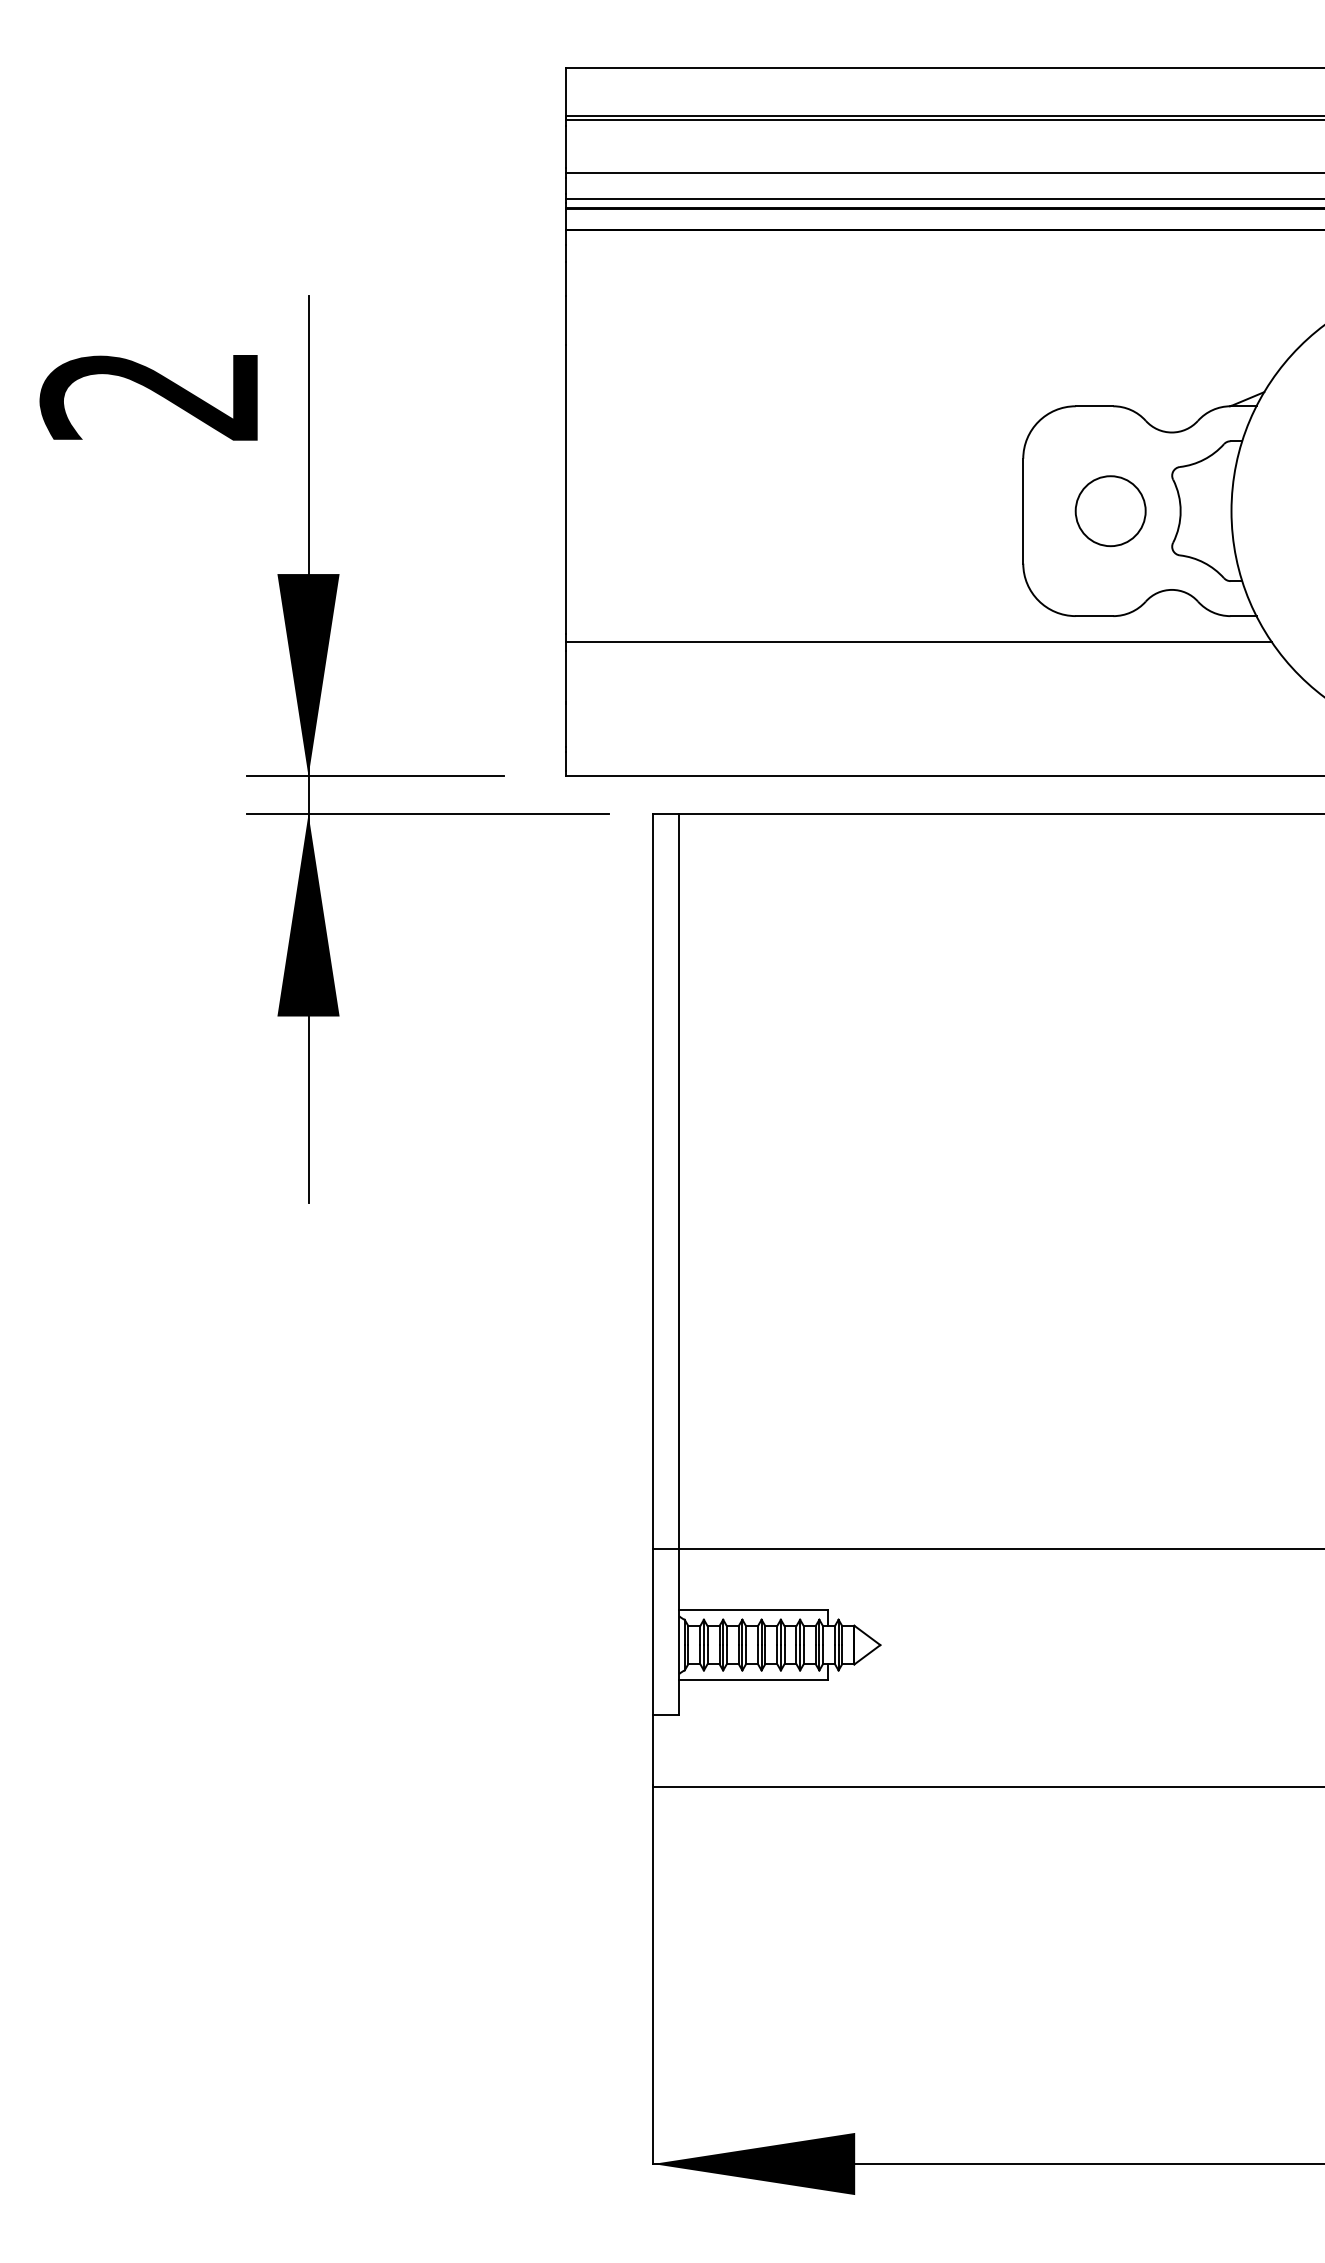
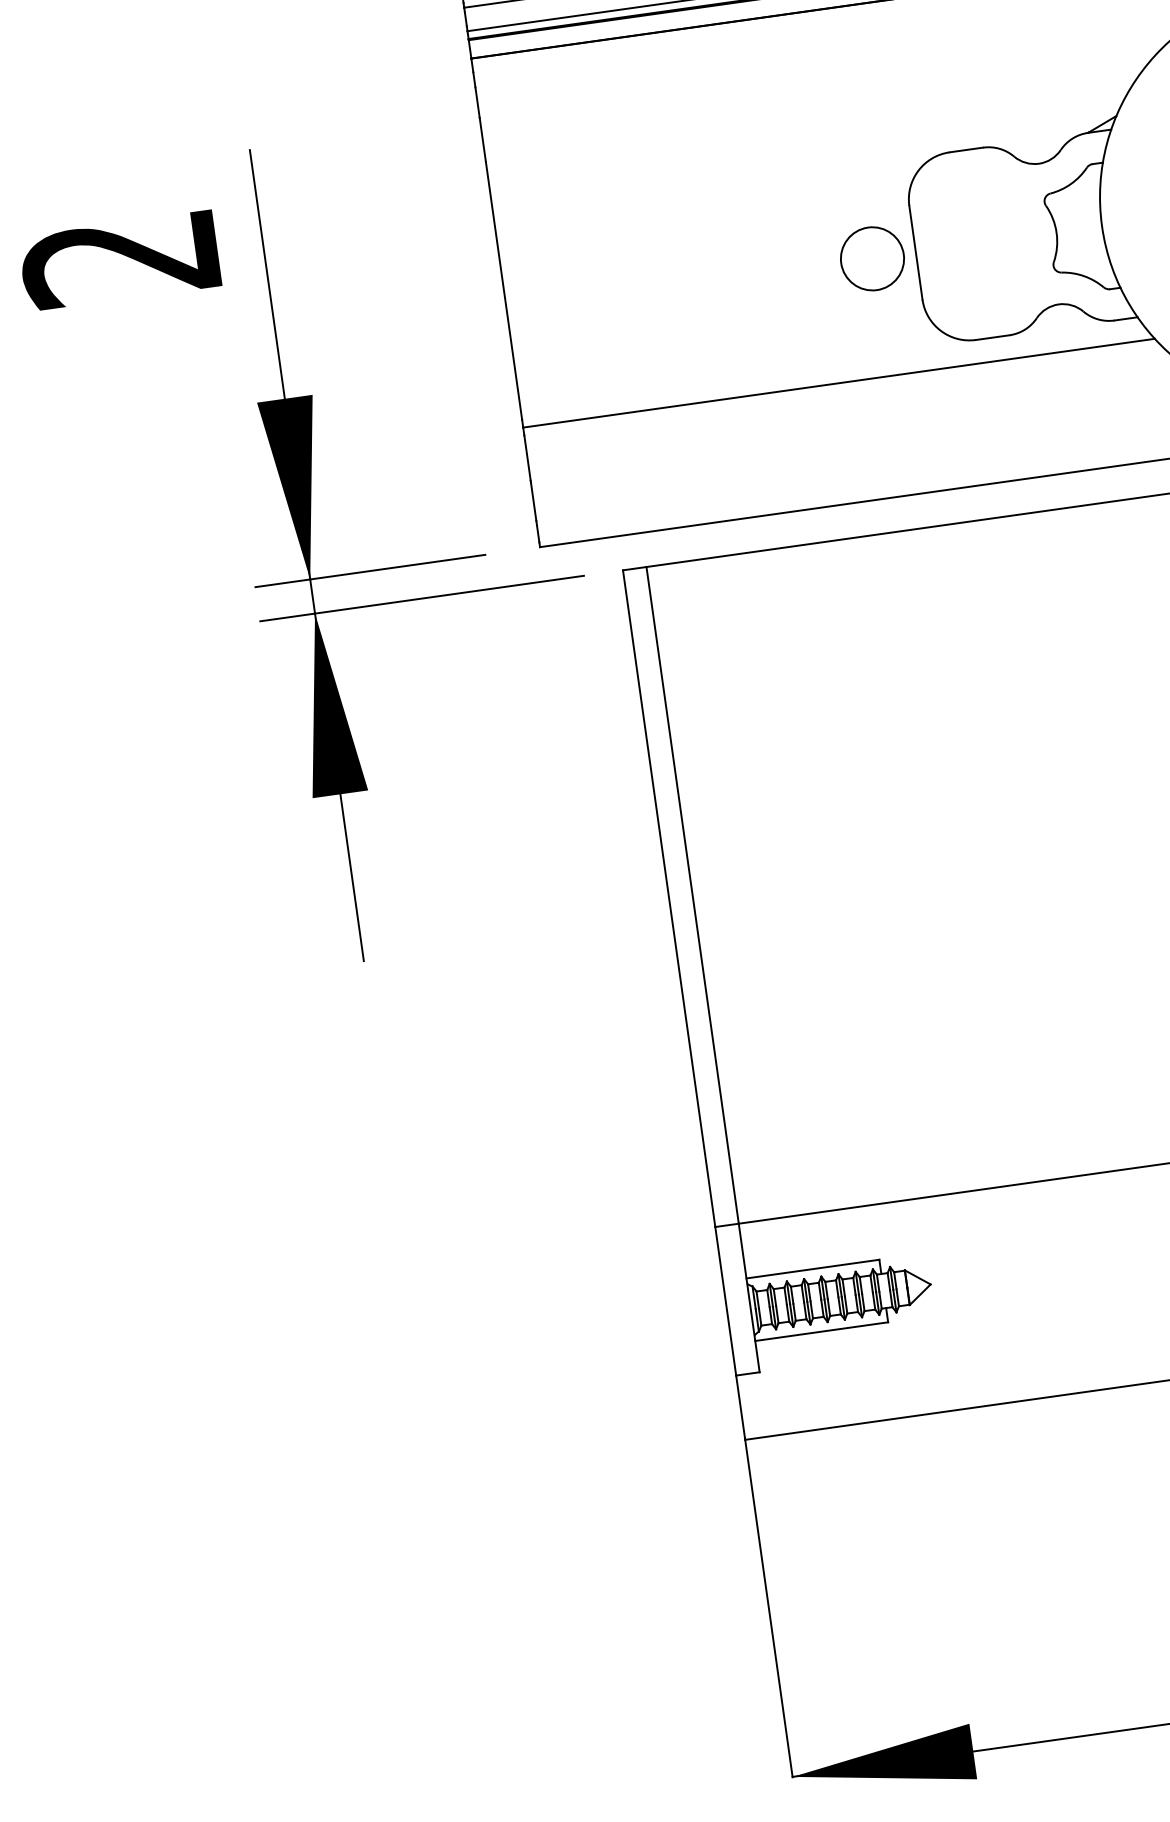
circle: (1110, 511) -> (872, 259), moved

